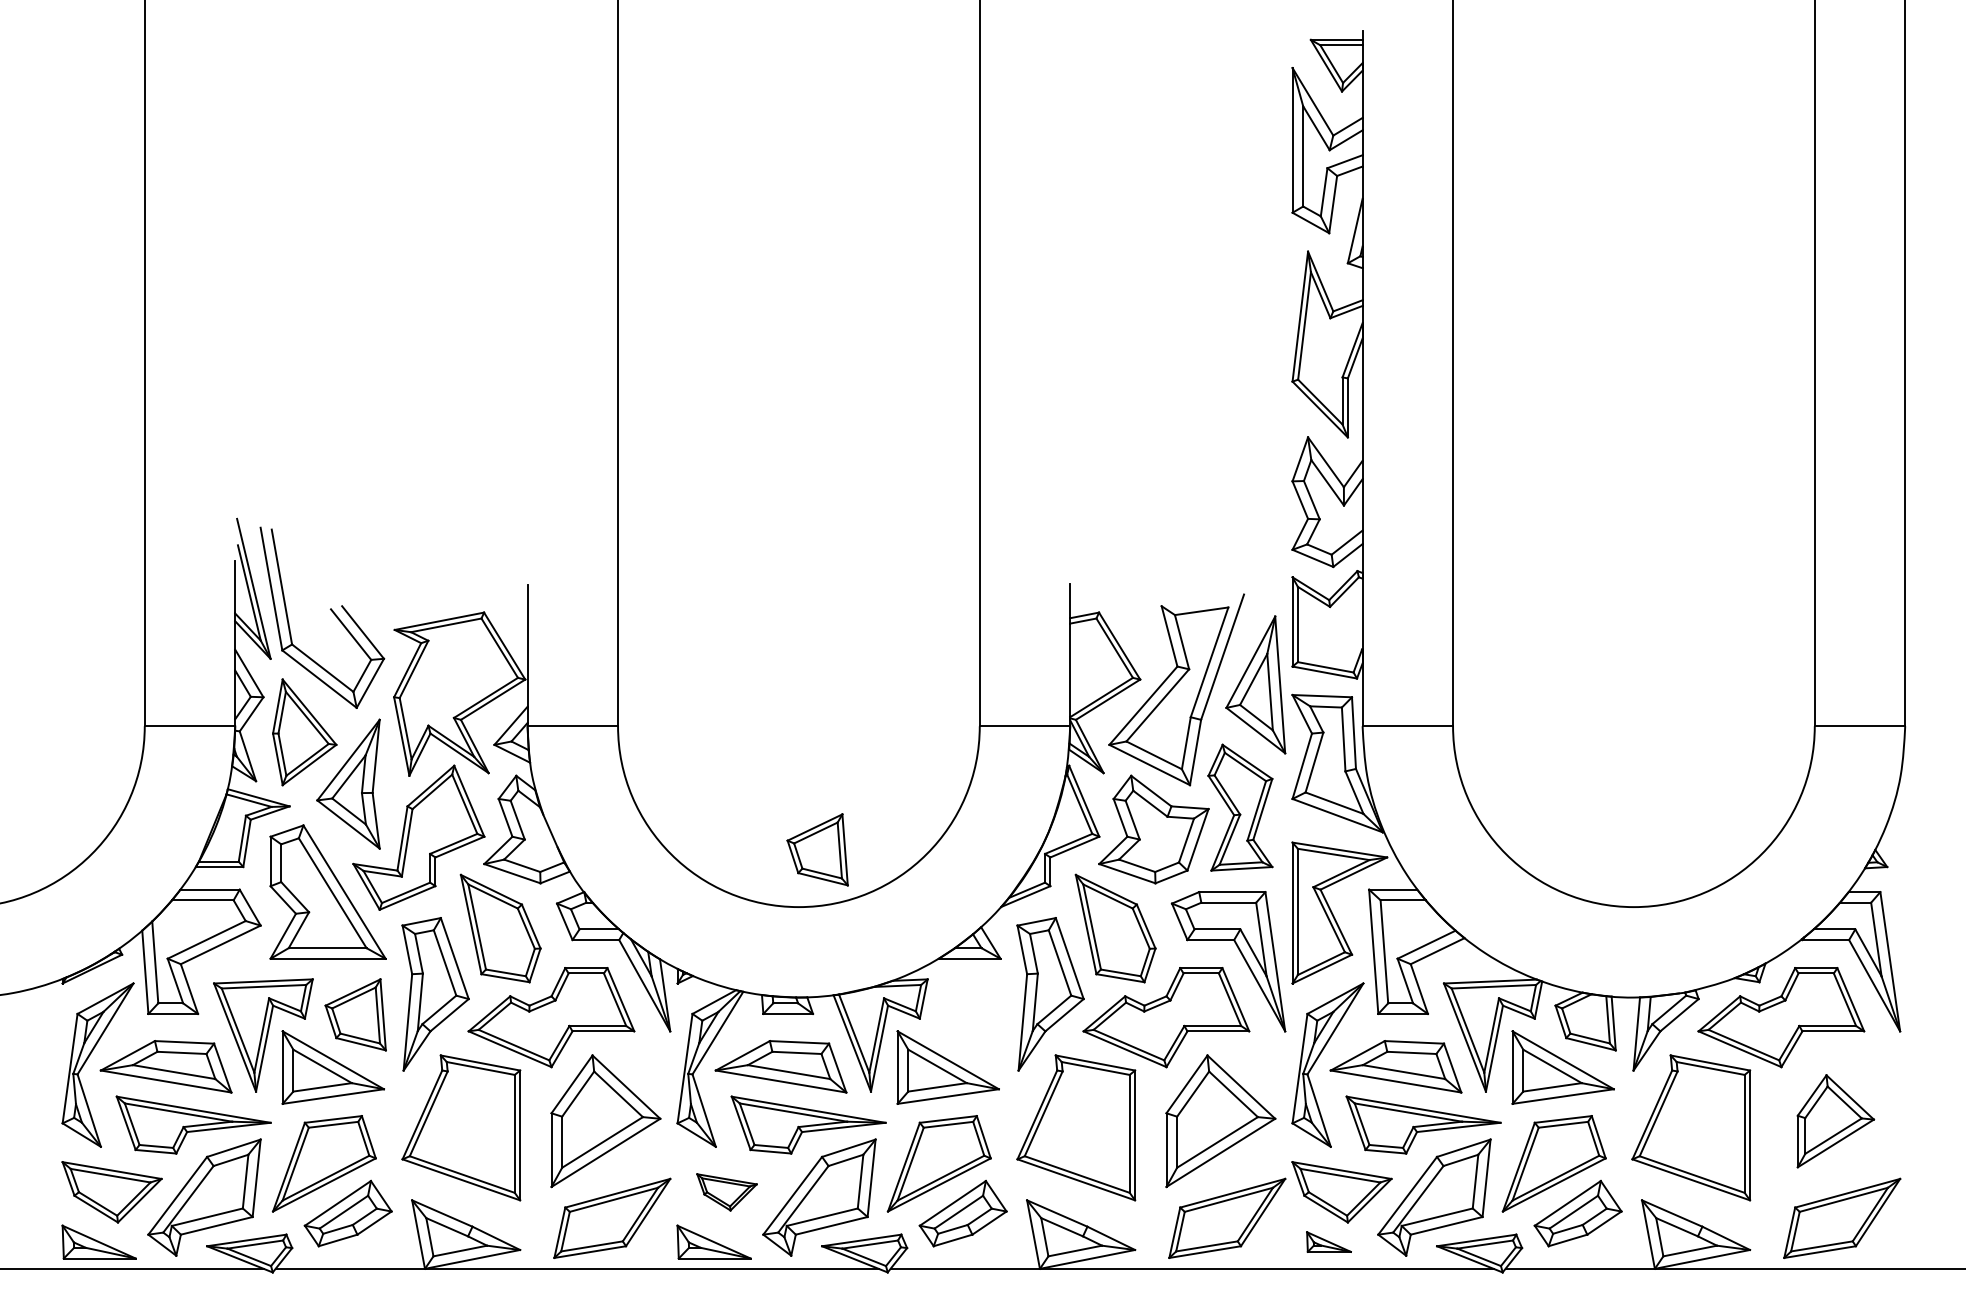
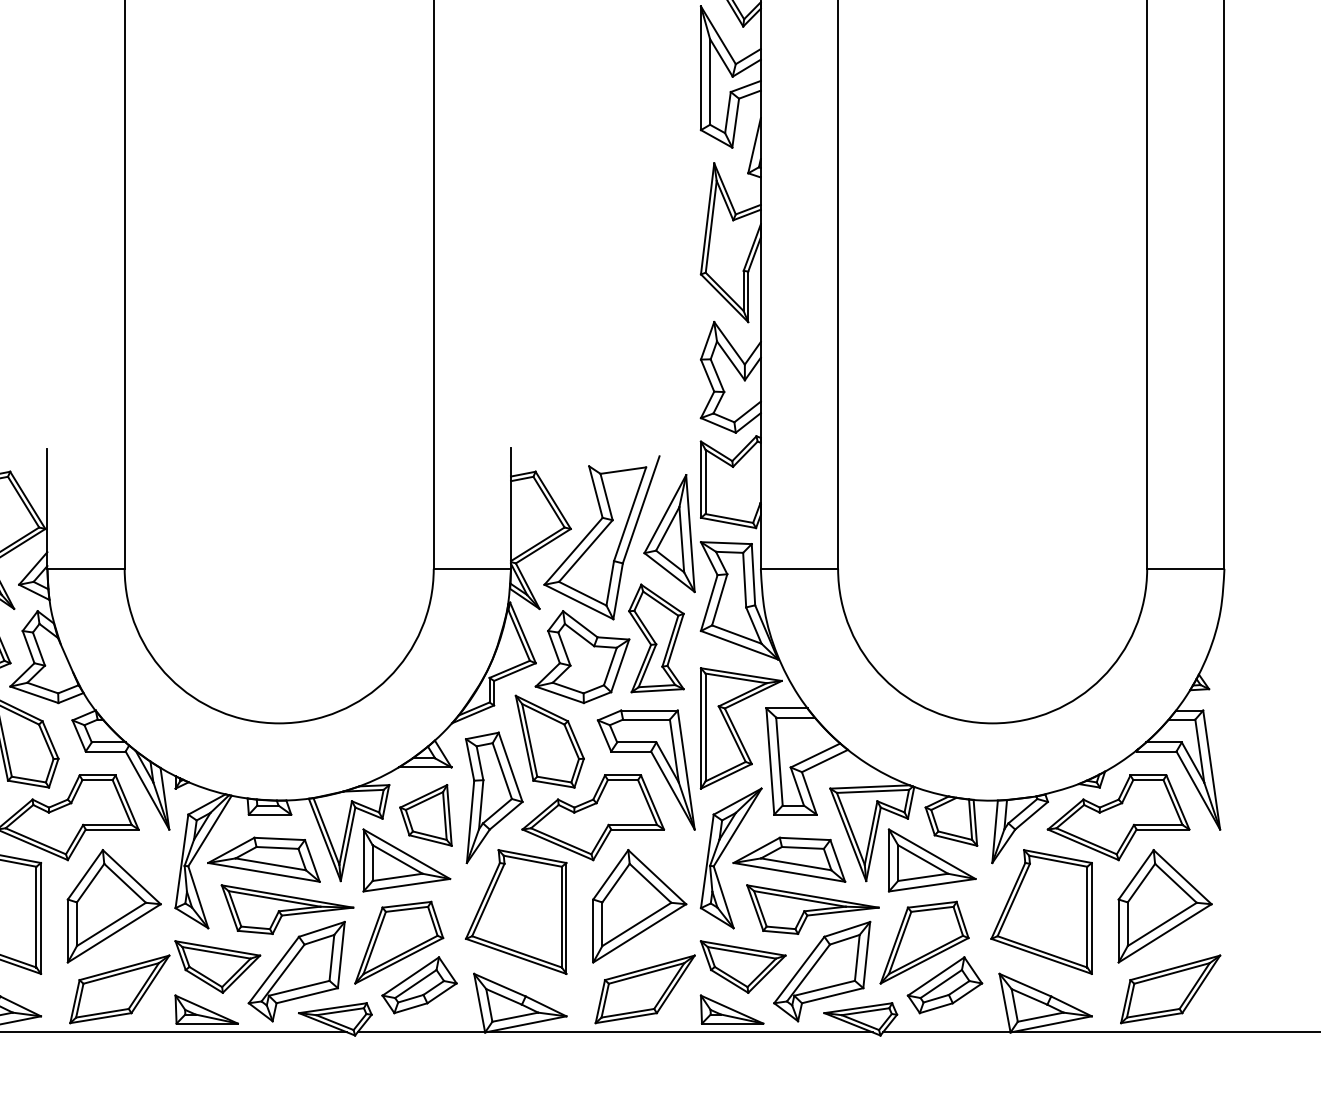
part: (817, 849) -> (425, 815), moved
part: (1835, 1121) -> (1164, 906), size x1.43
part: (726, 1192) -> (217, 967), size x1.67
part: (1328, 1241) -> (731, 1009), size x1.67

